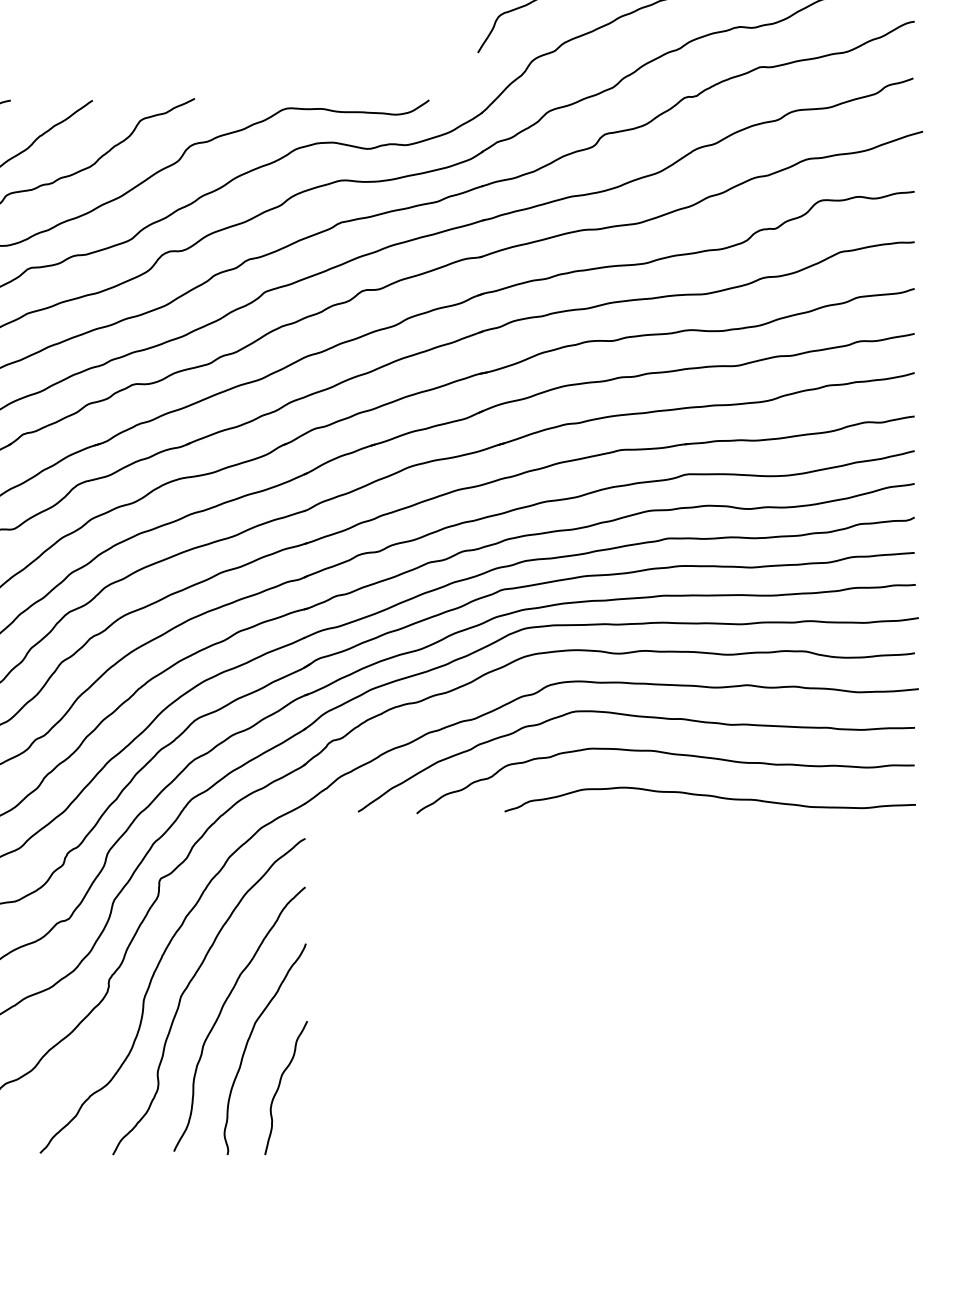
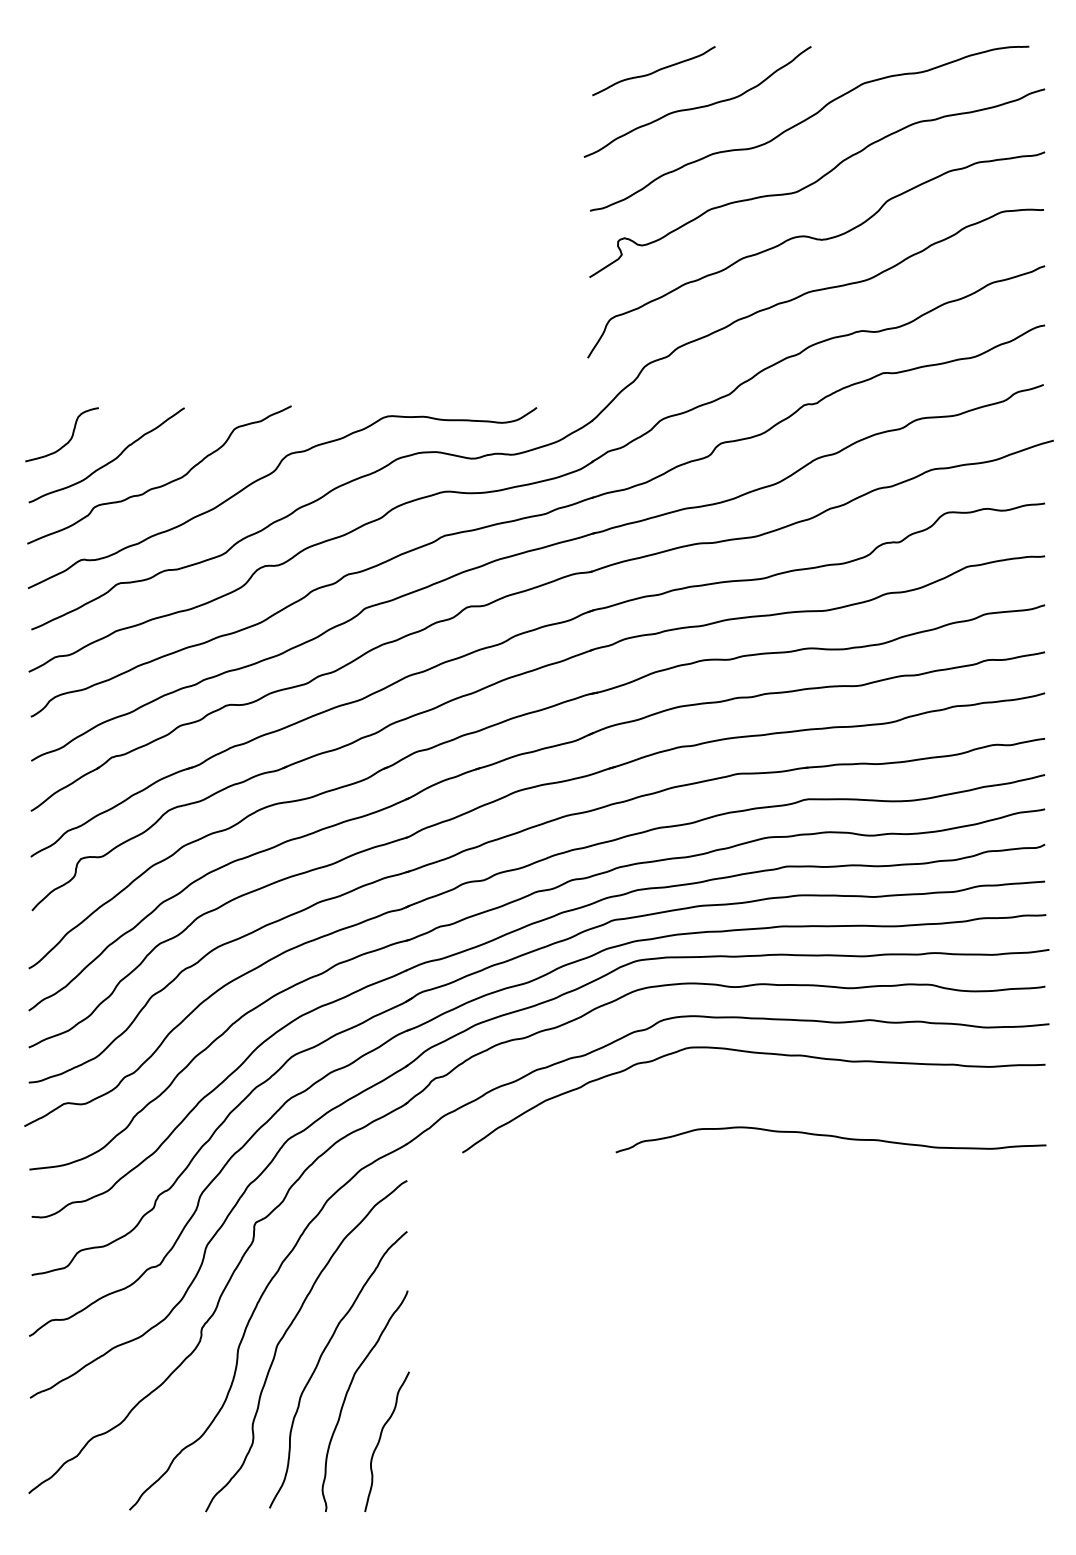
curve: (666, 754) -> (785, 1092), removed

